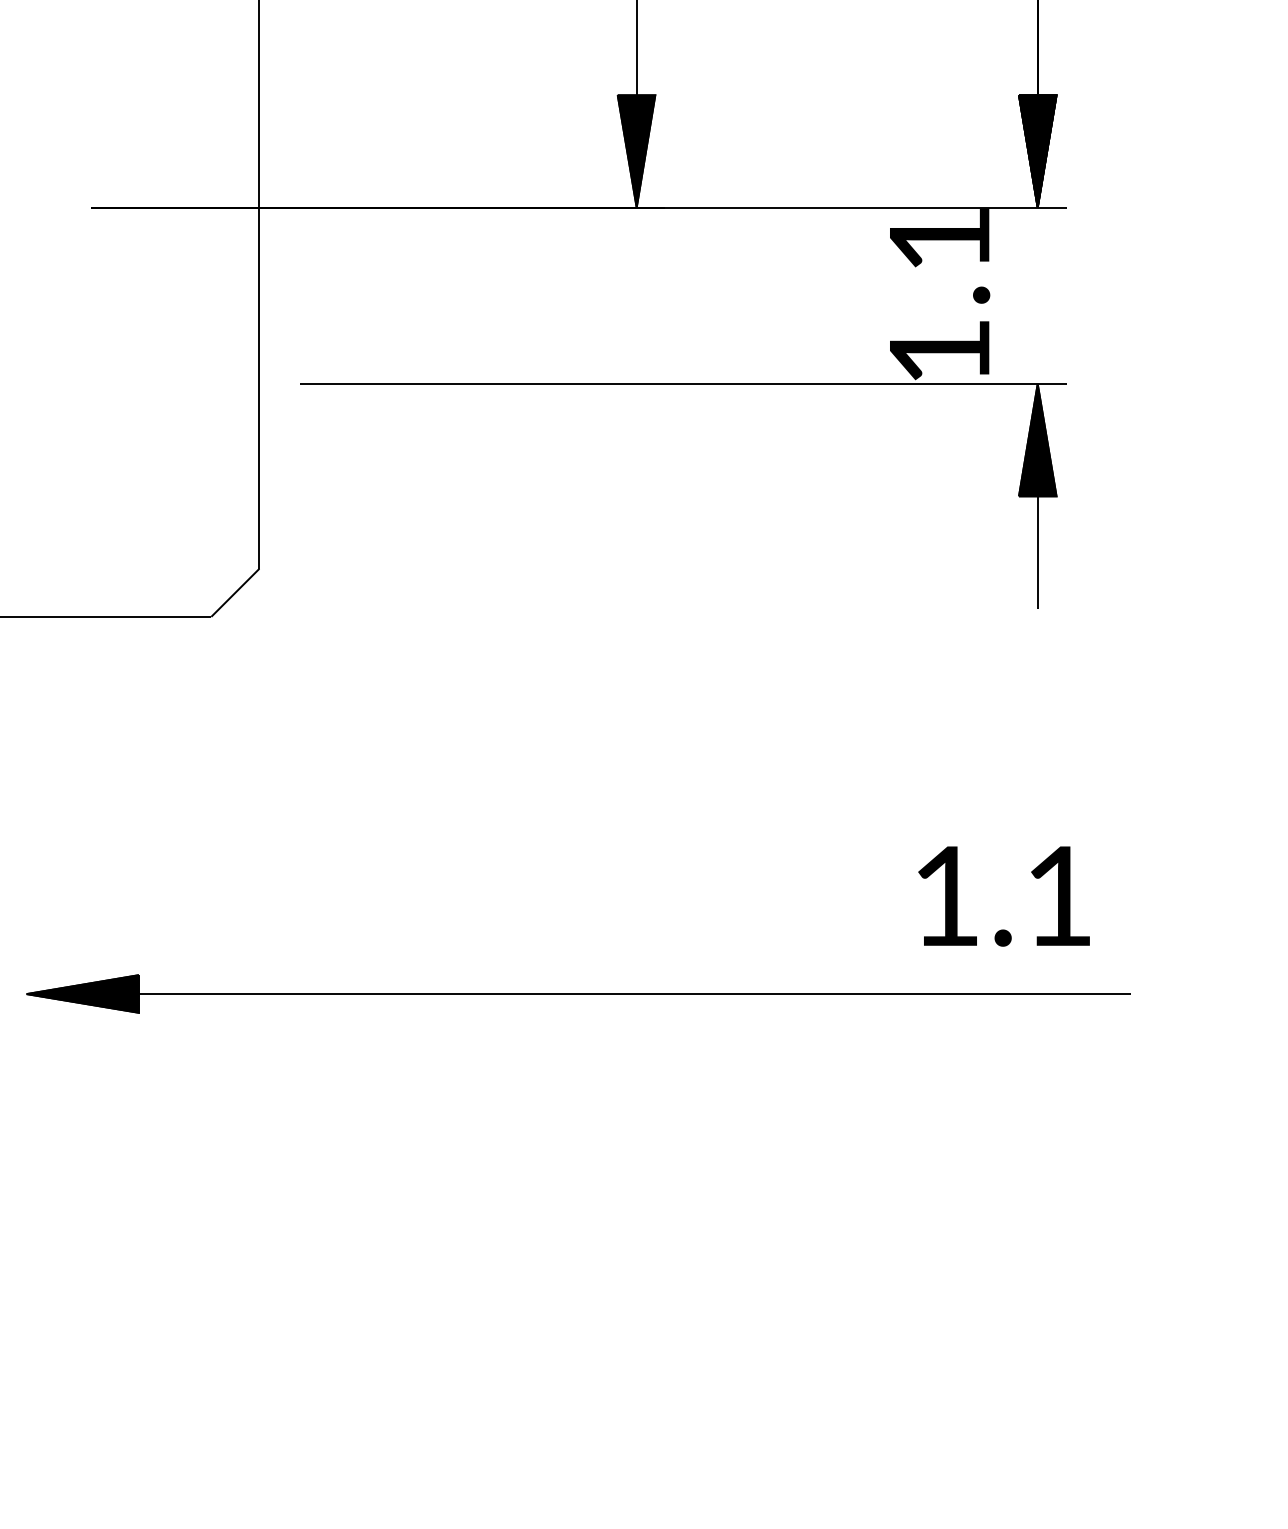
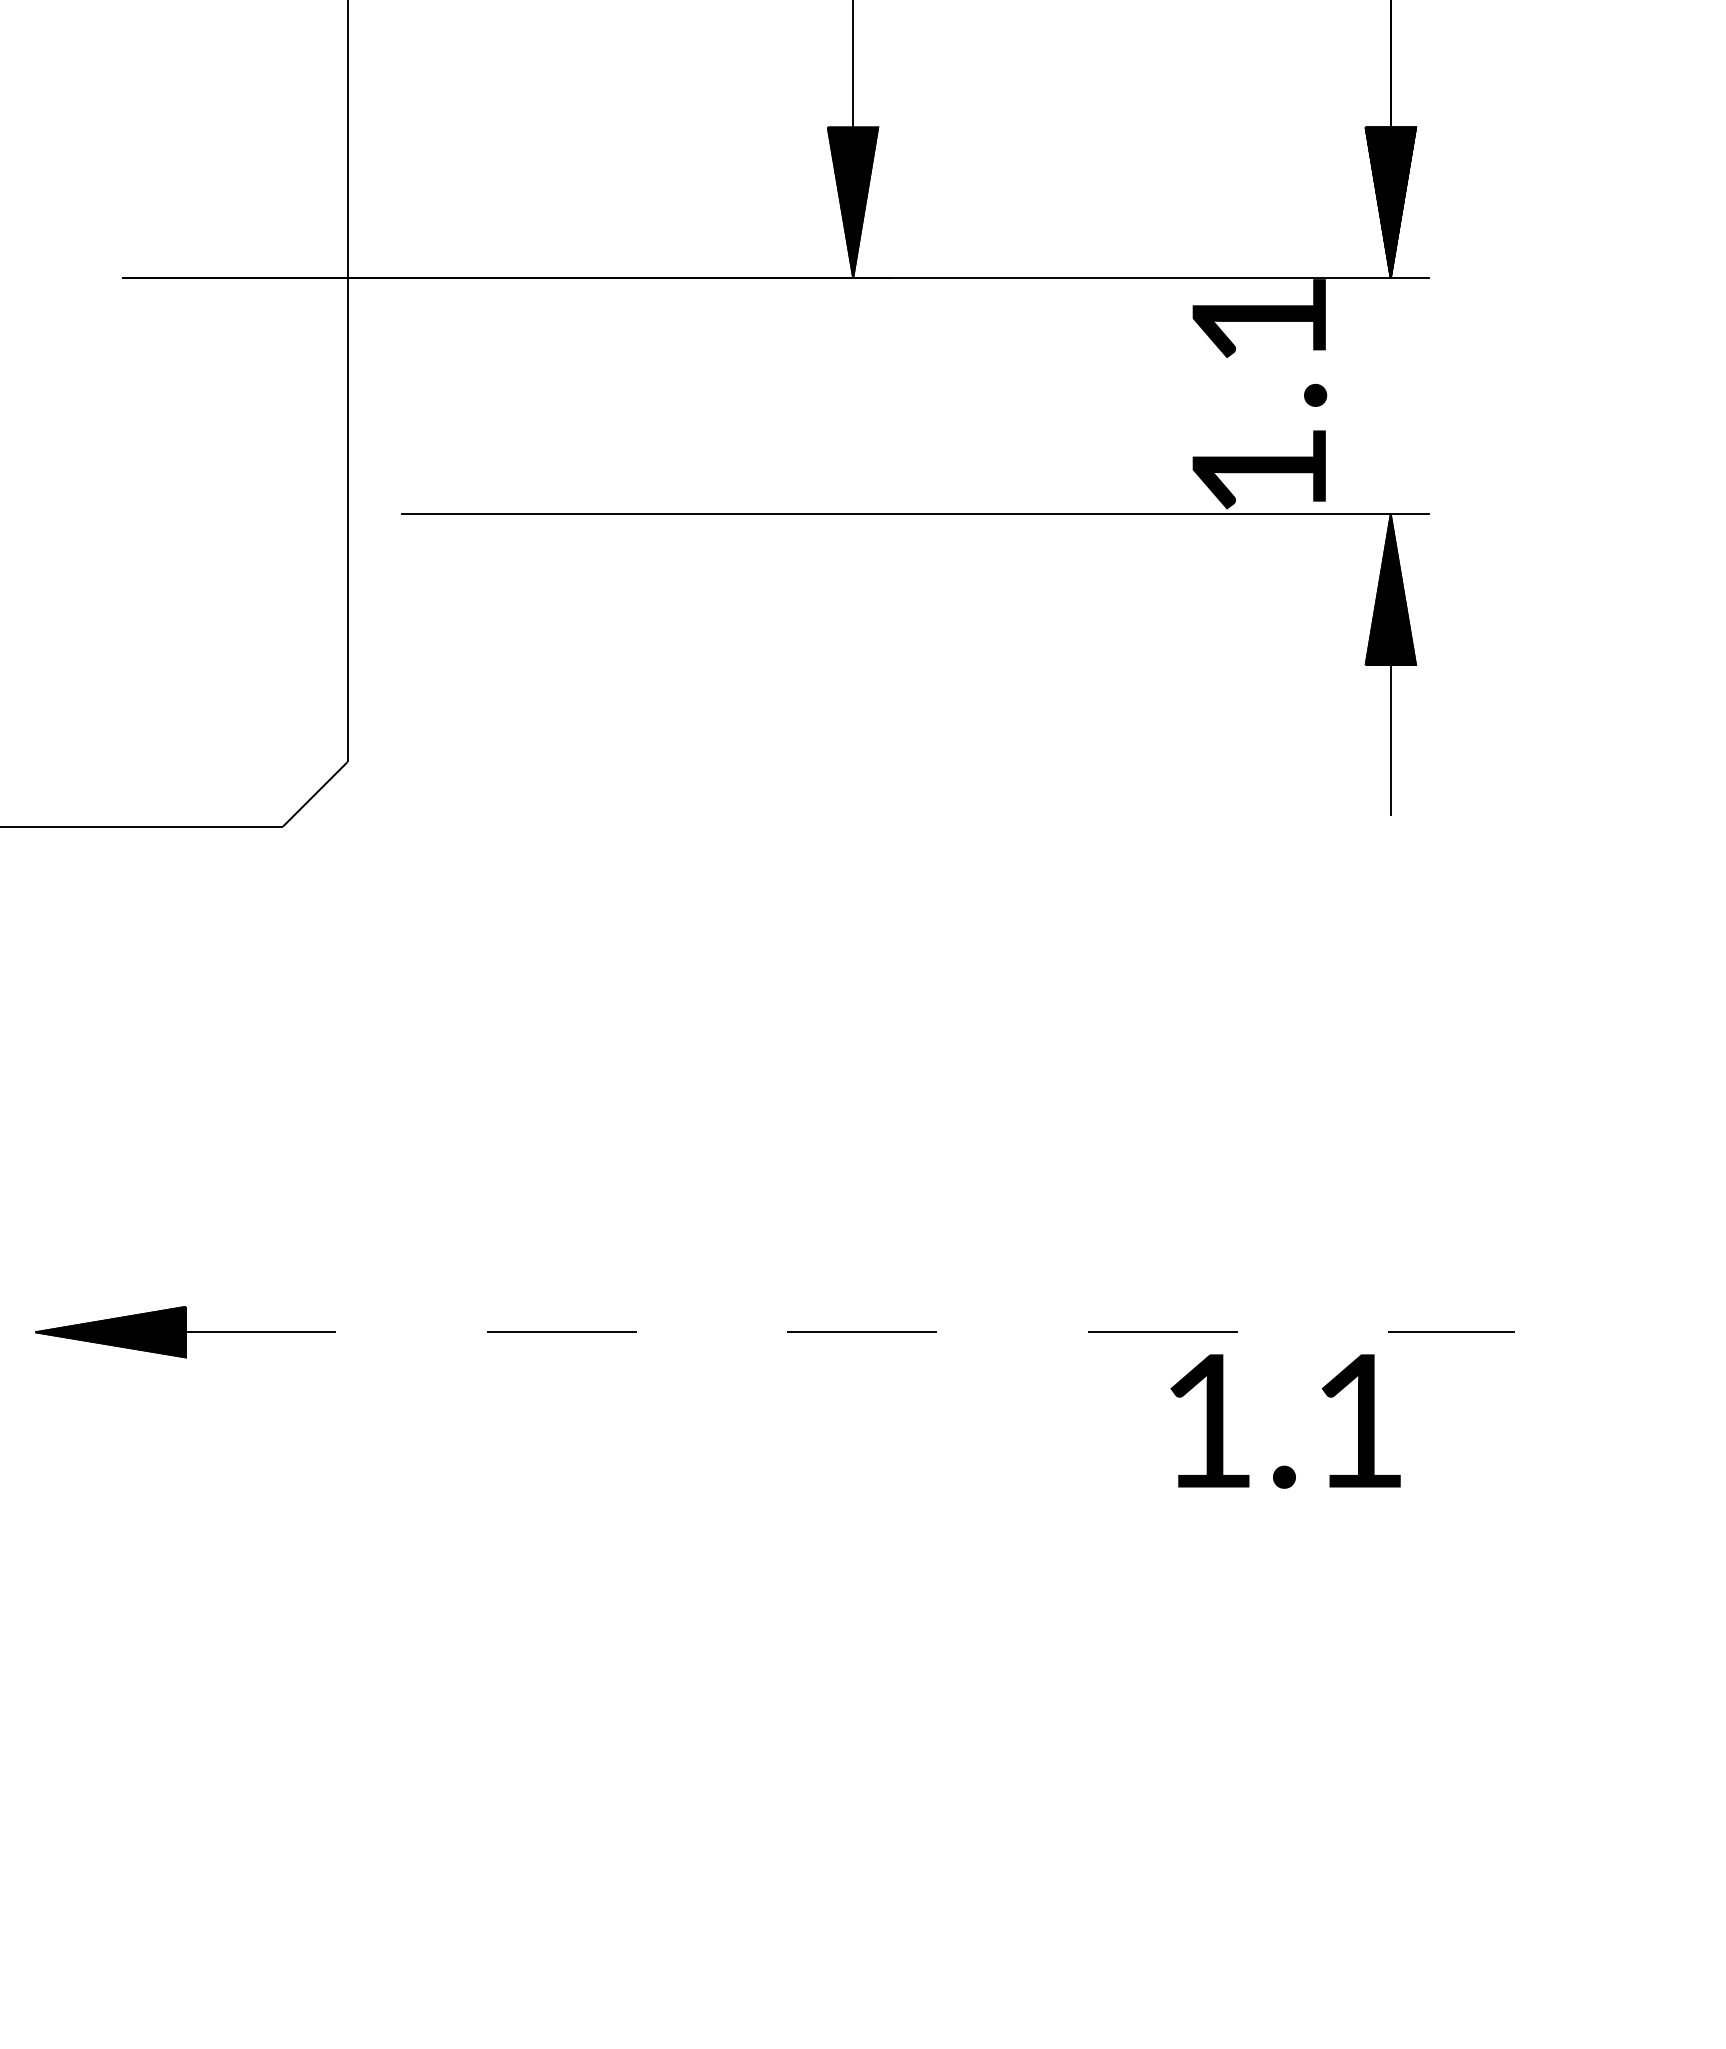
text: (1003, 896) -> (1285, 1421), moved
line: (634, 994) -> (850, 1332), solid -> dashed

